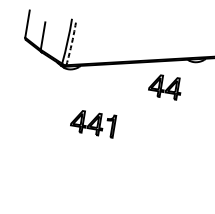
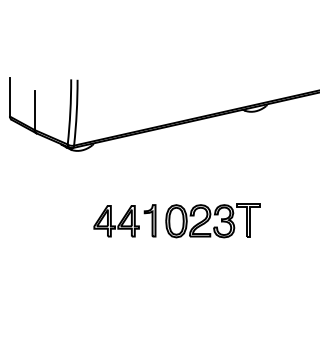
arc: (71, 42) -> (76, 112), dashed -> solid
part: (165, 87) -> (217, 153), removed
part: (154, 133) -> (212, 220), added

